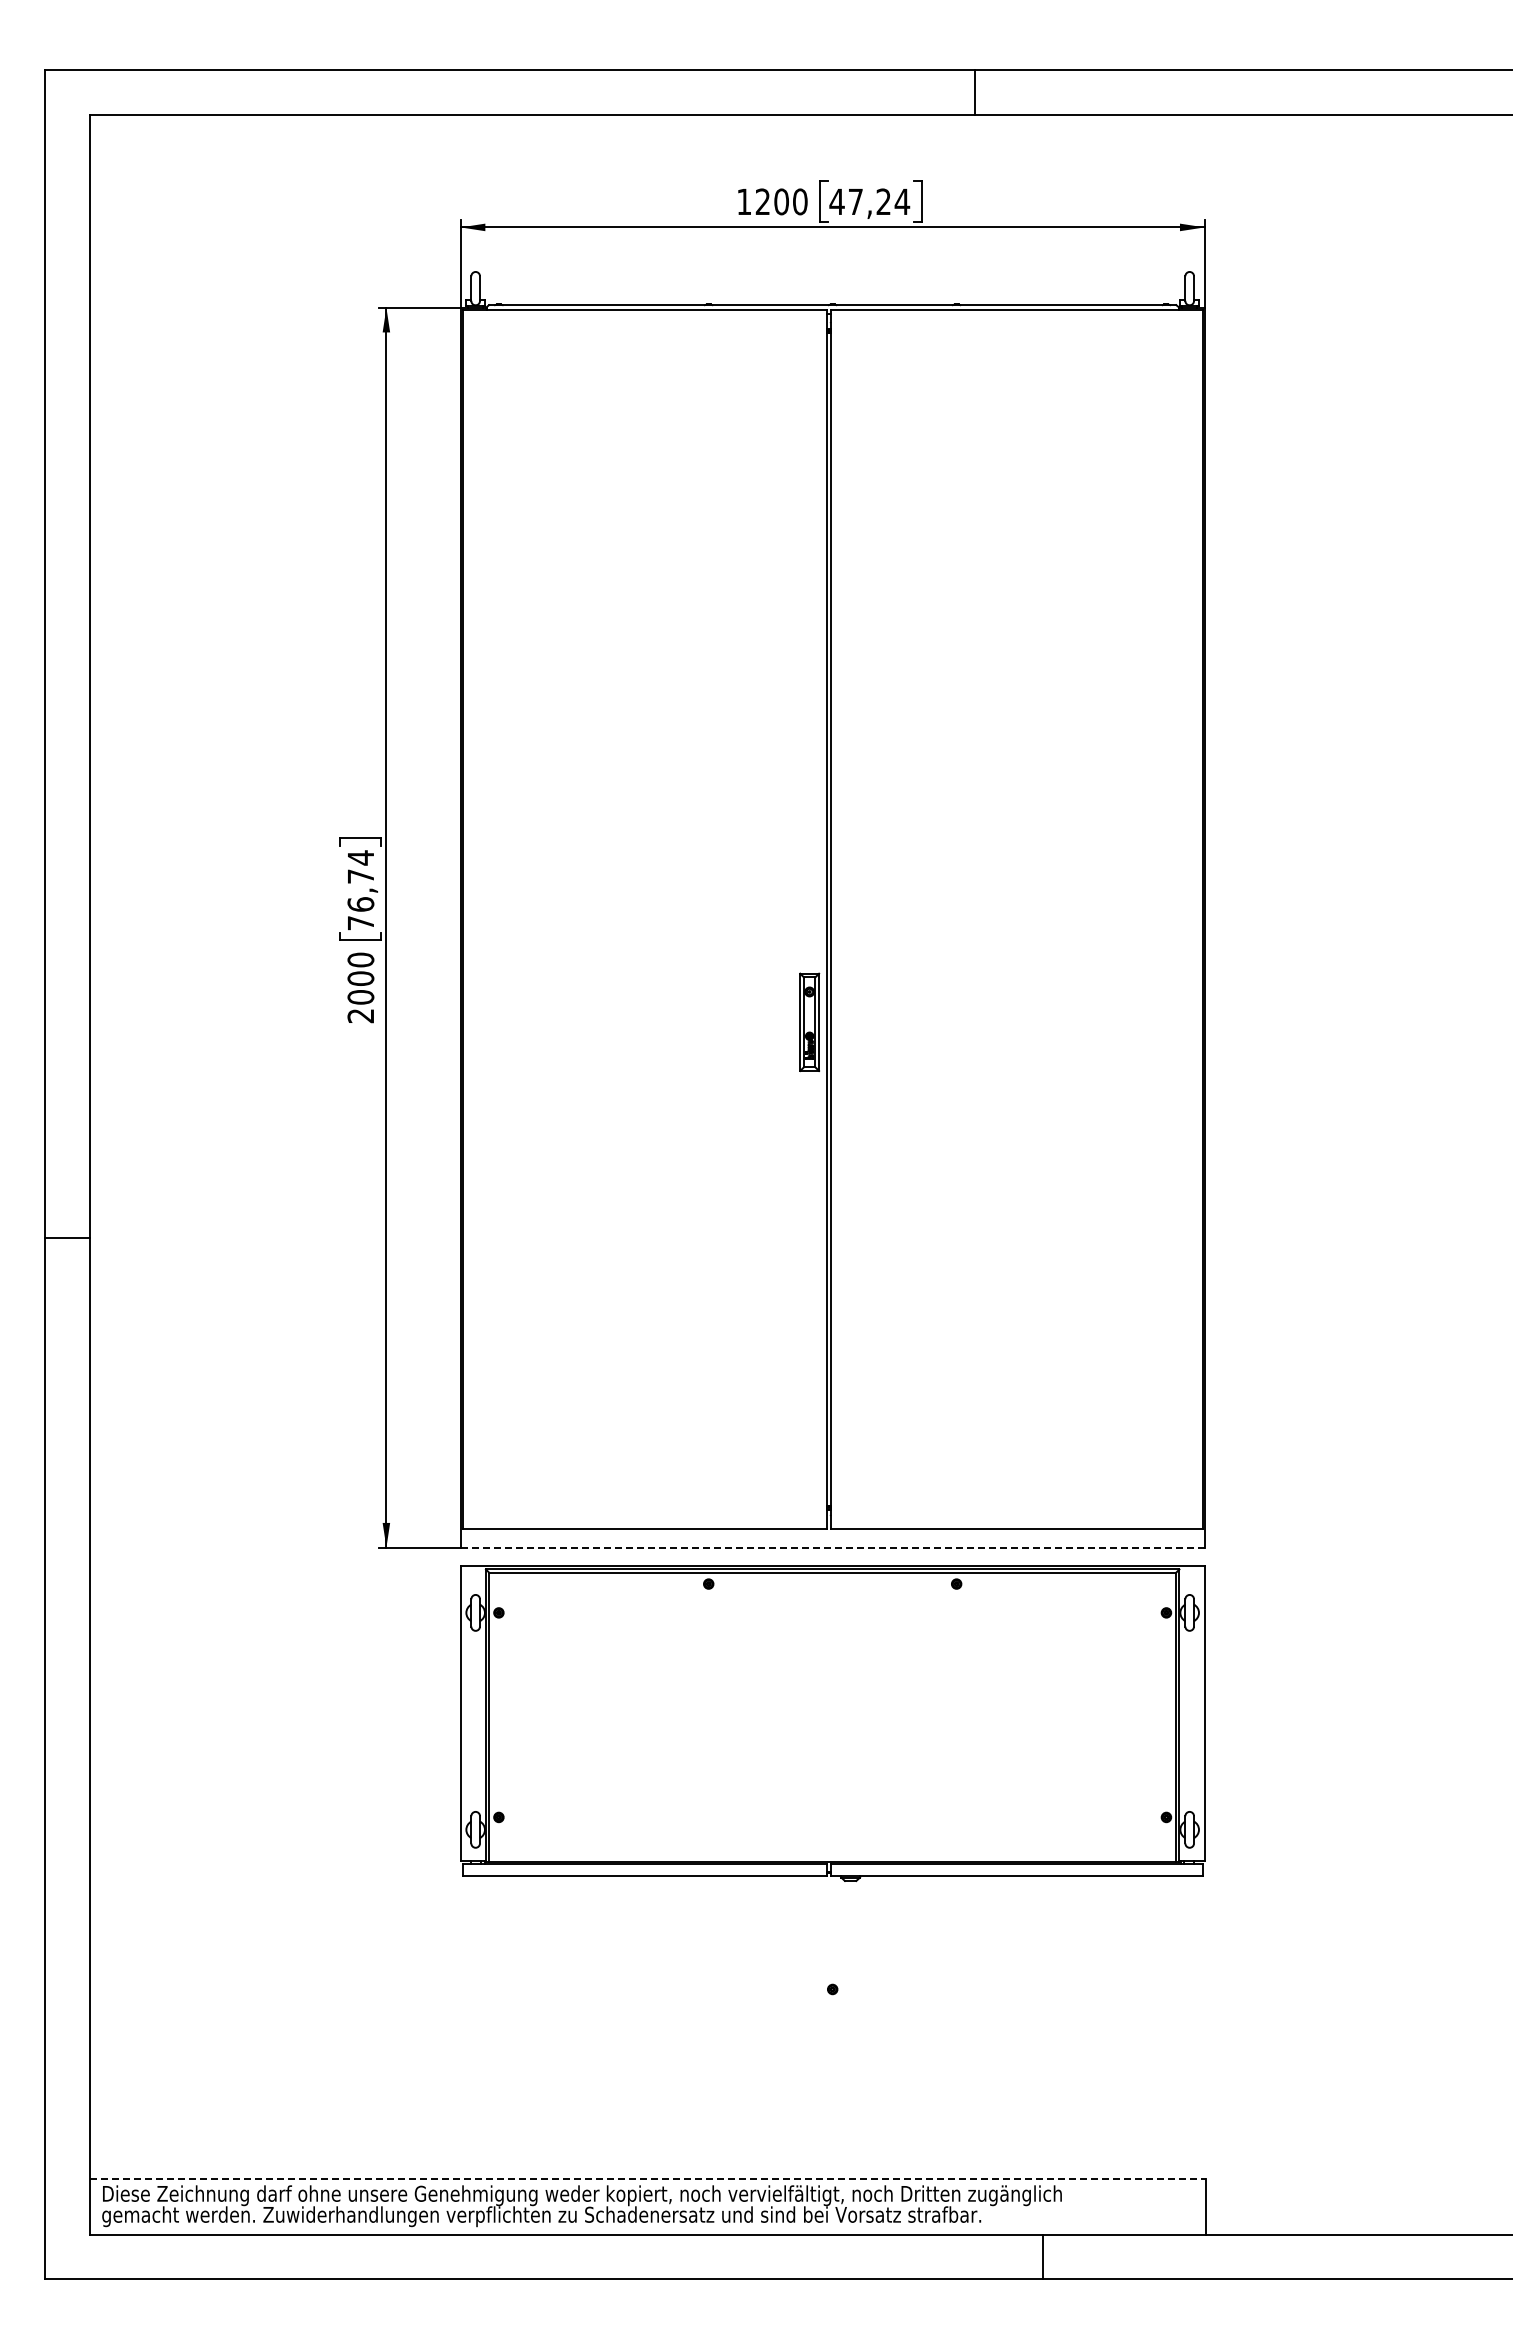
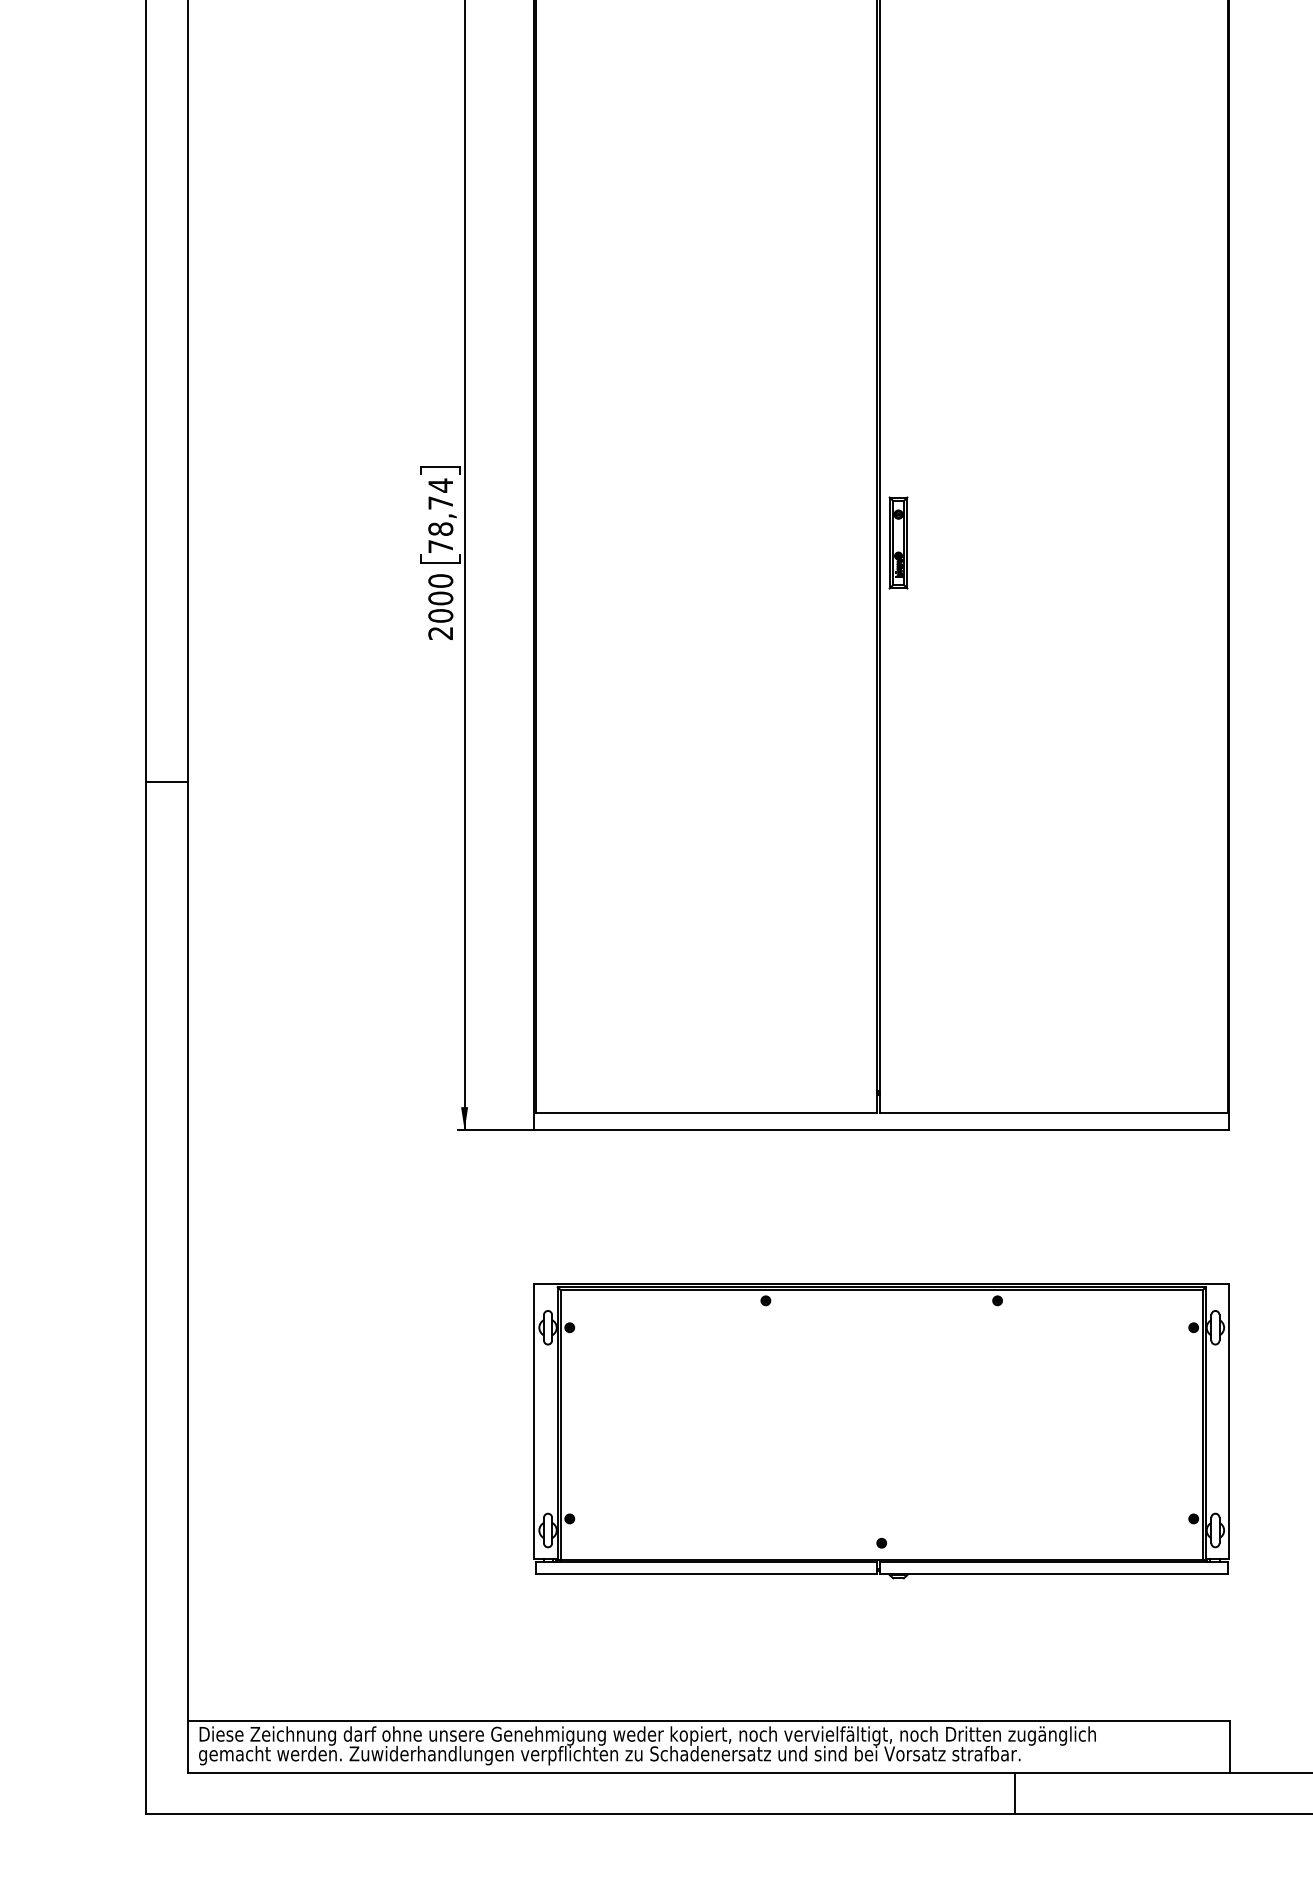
text: (360, 904) -> (440, 529), 76,74 -> 78,74
part: (809, 1022) -> (898, 543), moved
line: (67, 1238) -> (166, 782), moved
line: (832, 1547) -> (881, 1130), dashed -> solid
part: (832, 1723) -> (881, 1431), moved
line: (647, 2179) -> (708, 1720), dashed -> solid
line: (1043, 2256) -> (1015, 1792), moved

